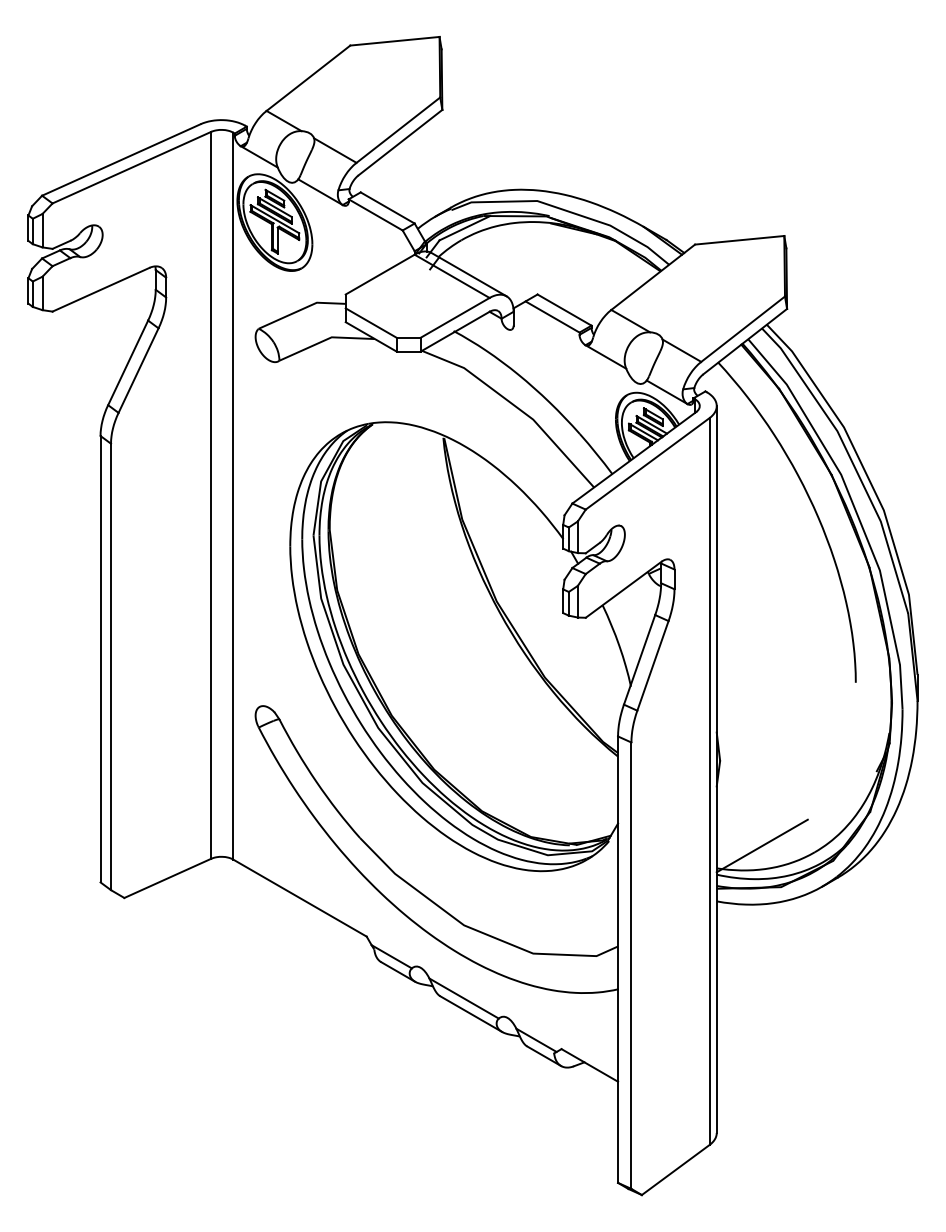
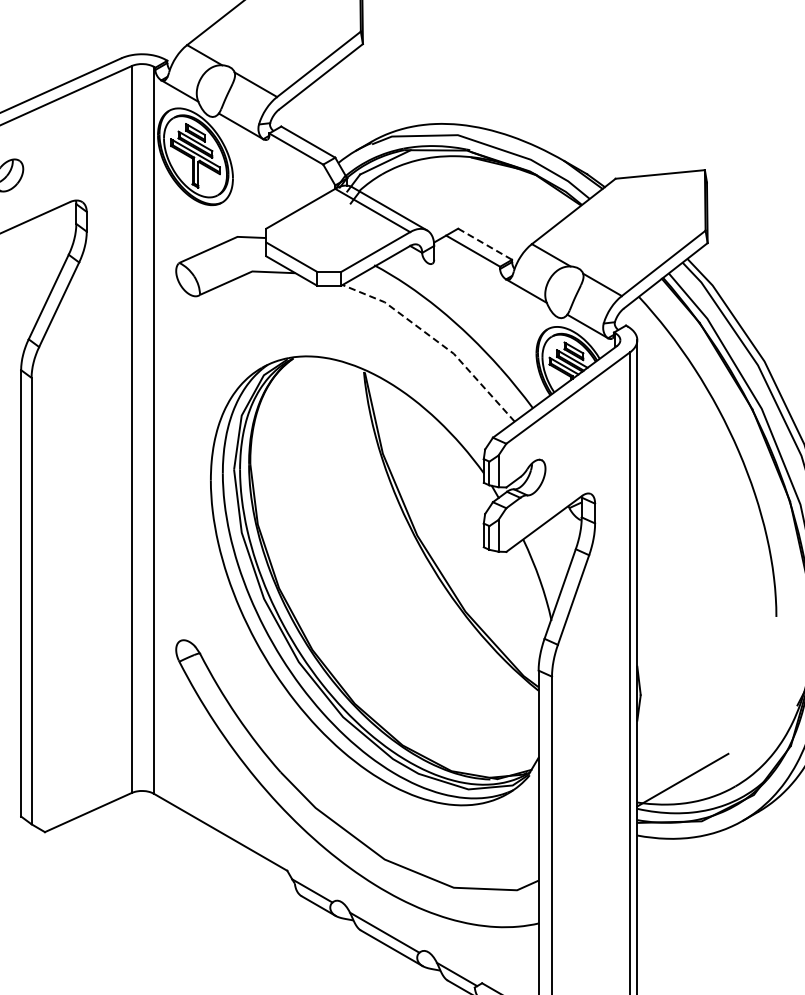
line: (564, 310) -> (485, 244), solid -> dashed
line: (516, 407) -> (437, 341), solid -> dashed

